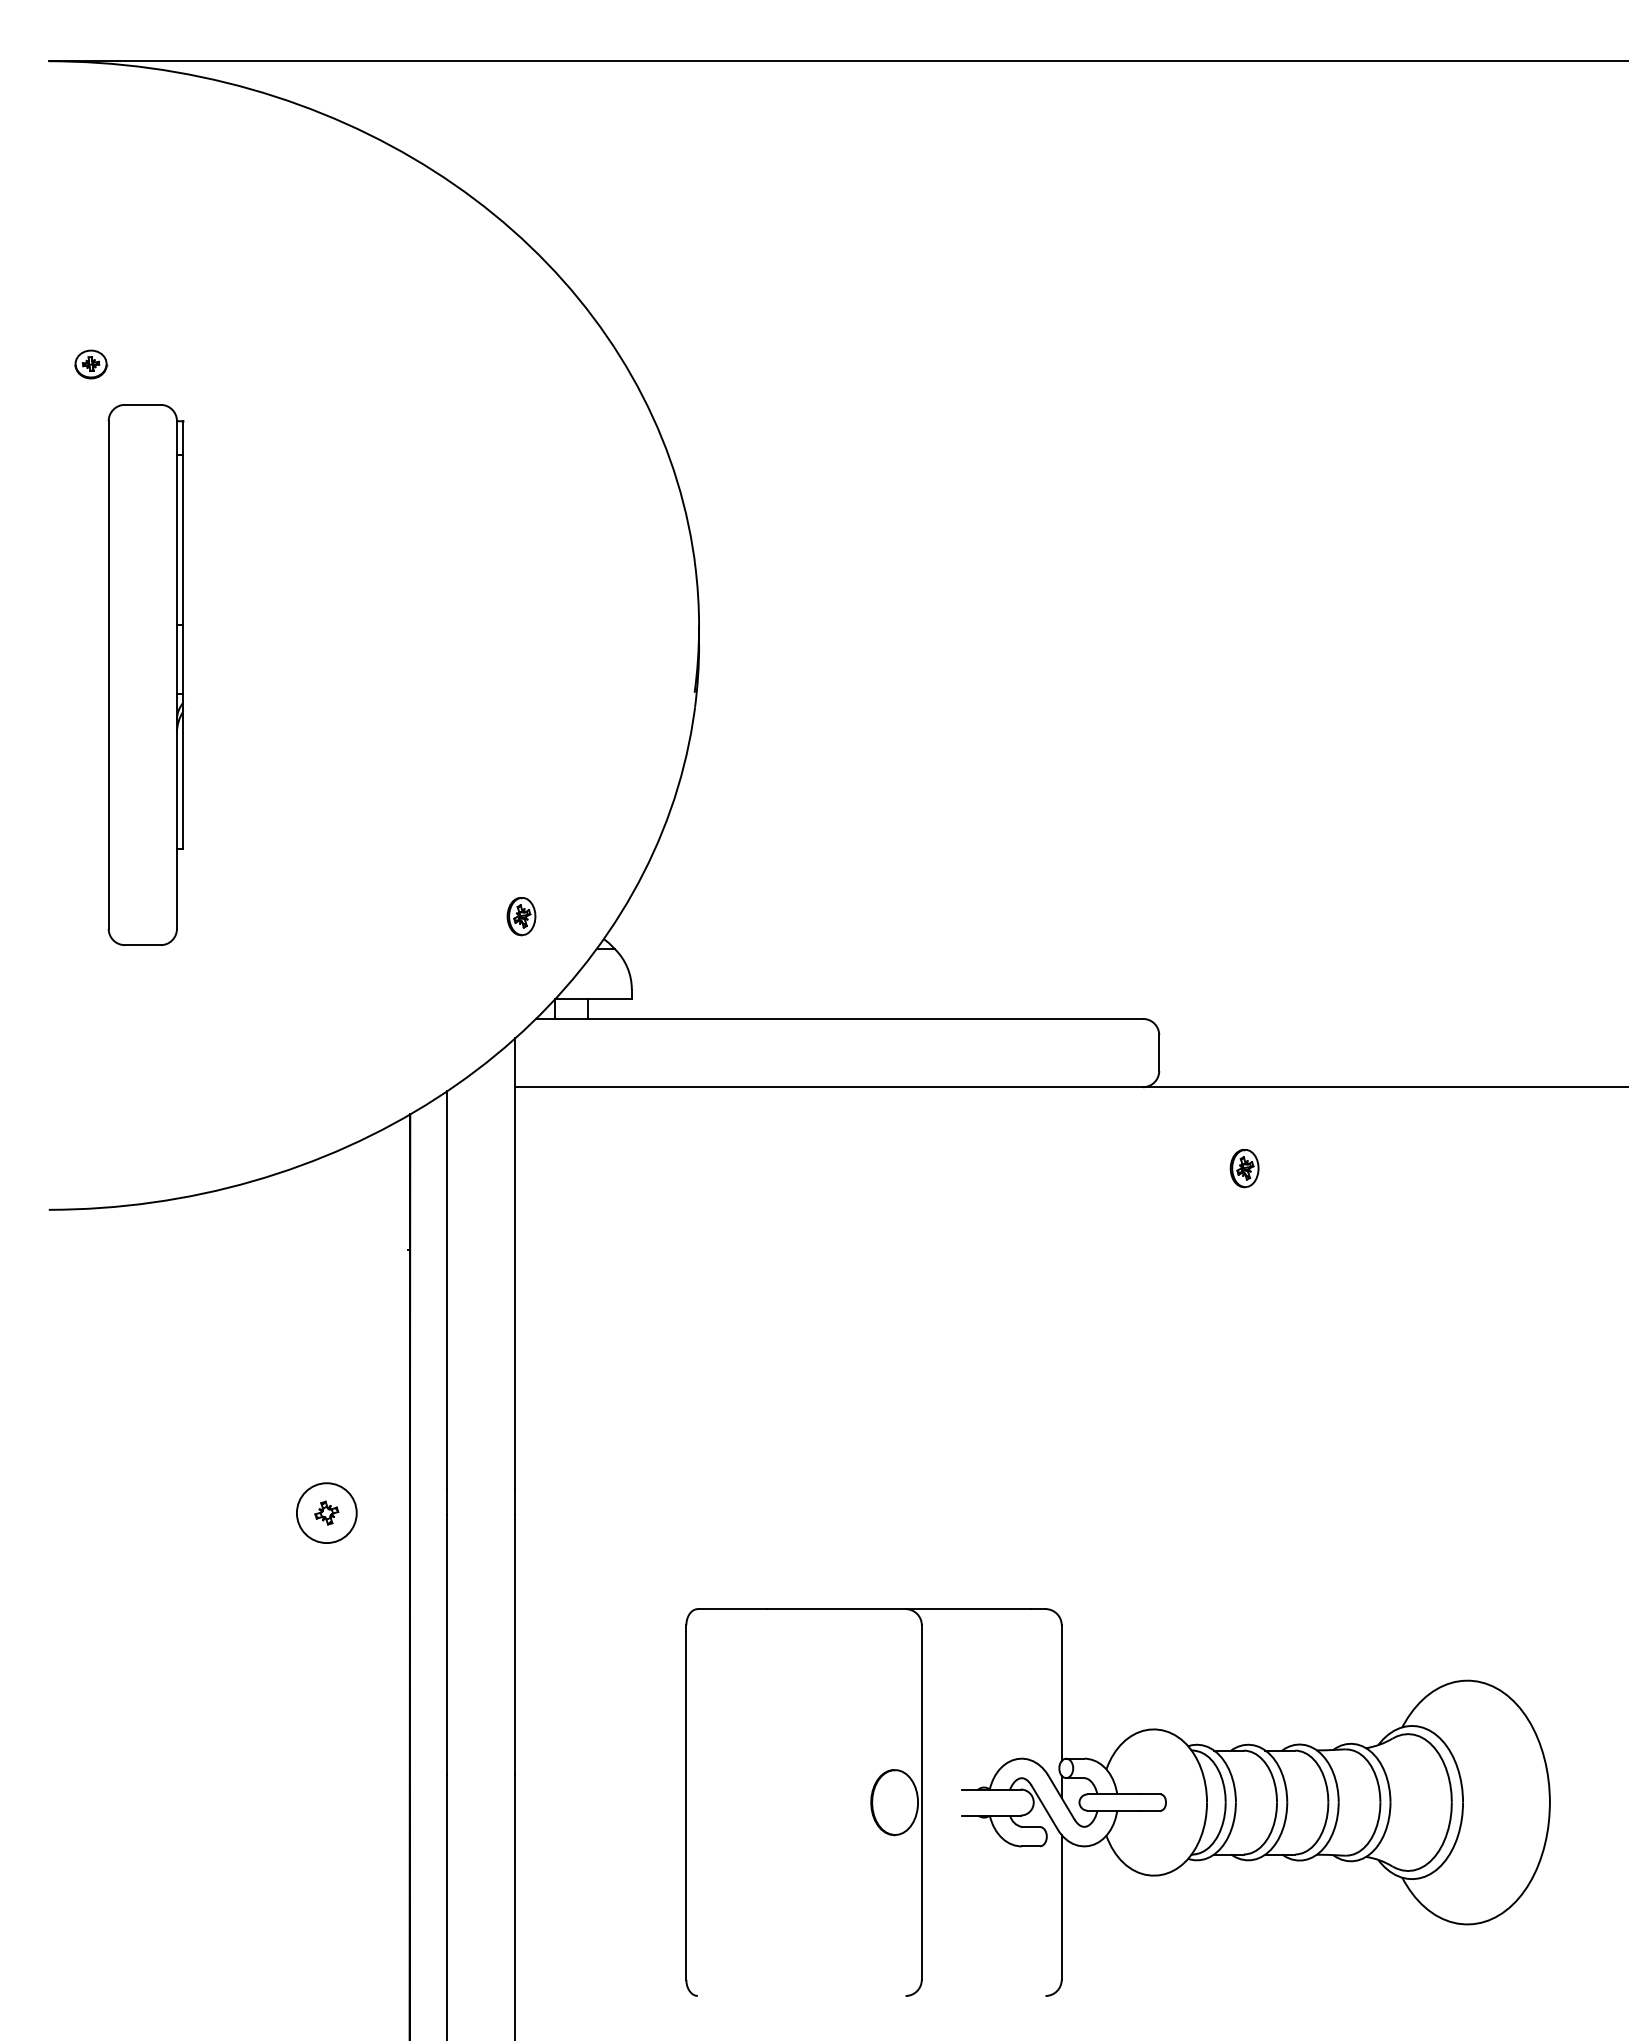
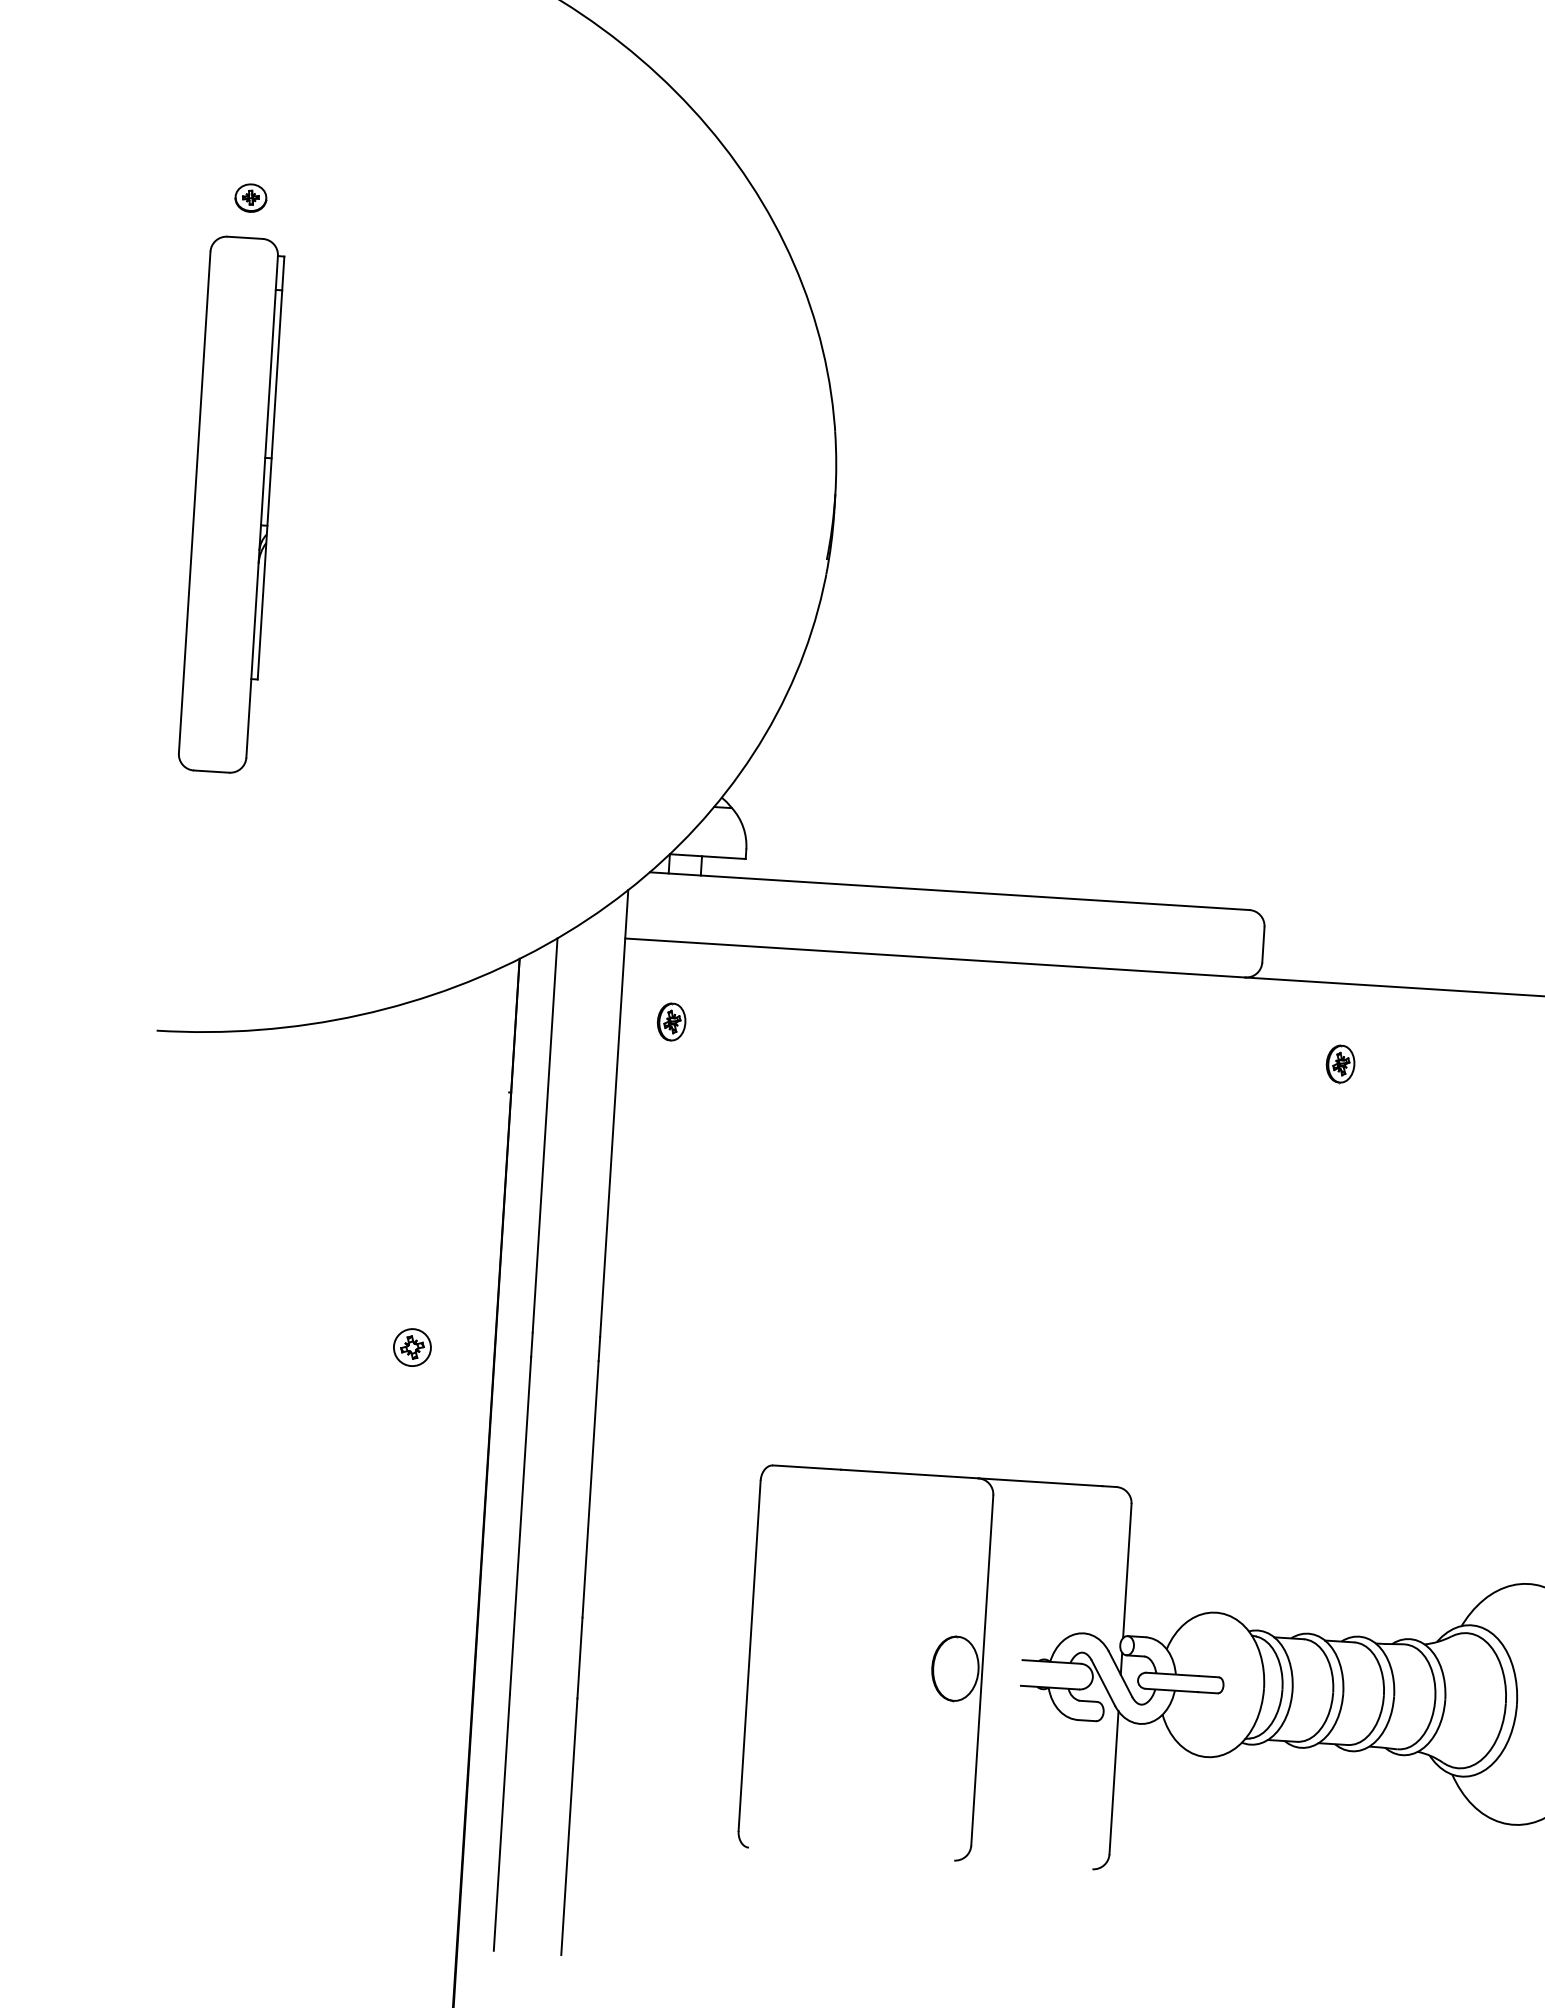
part: (145, 674) -> (231, 504), moved
part: (521, 916) -> (671, 1022), moved
circle: (326, 1512) -> (412, 1346), size x0.62

